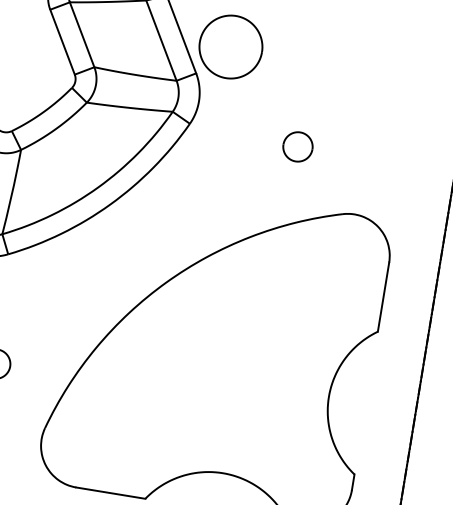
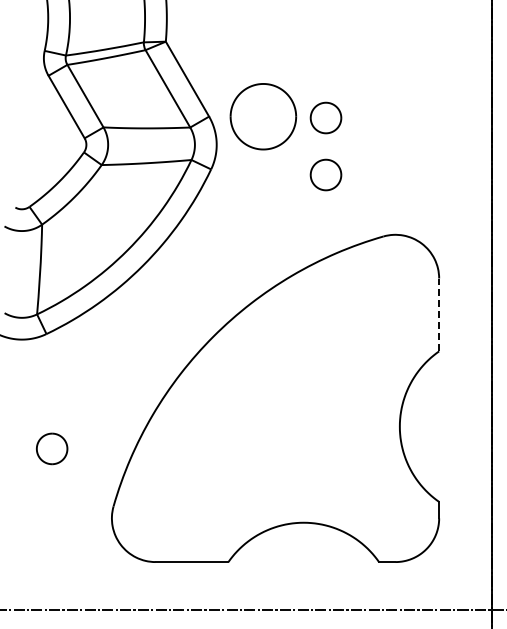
part: (231, 46) -> (263, 116), moved
part: (306, 92) -> (325, 117), added
line: (383, 296) -> (439, 314), solid -> dashed

